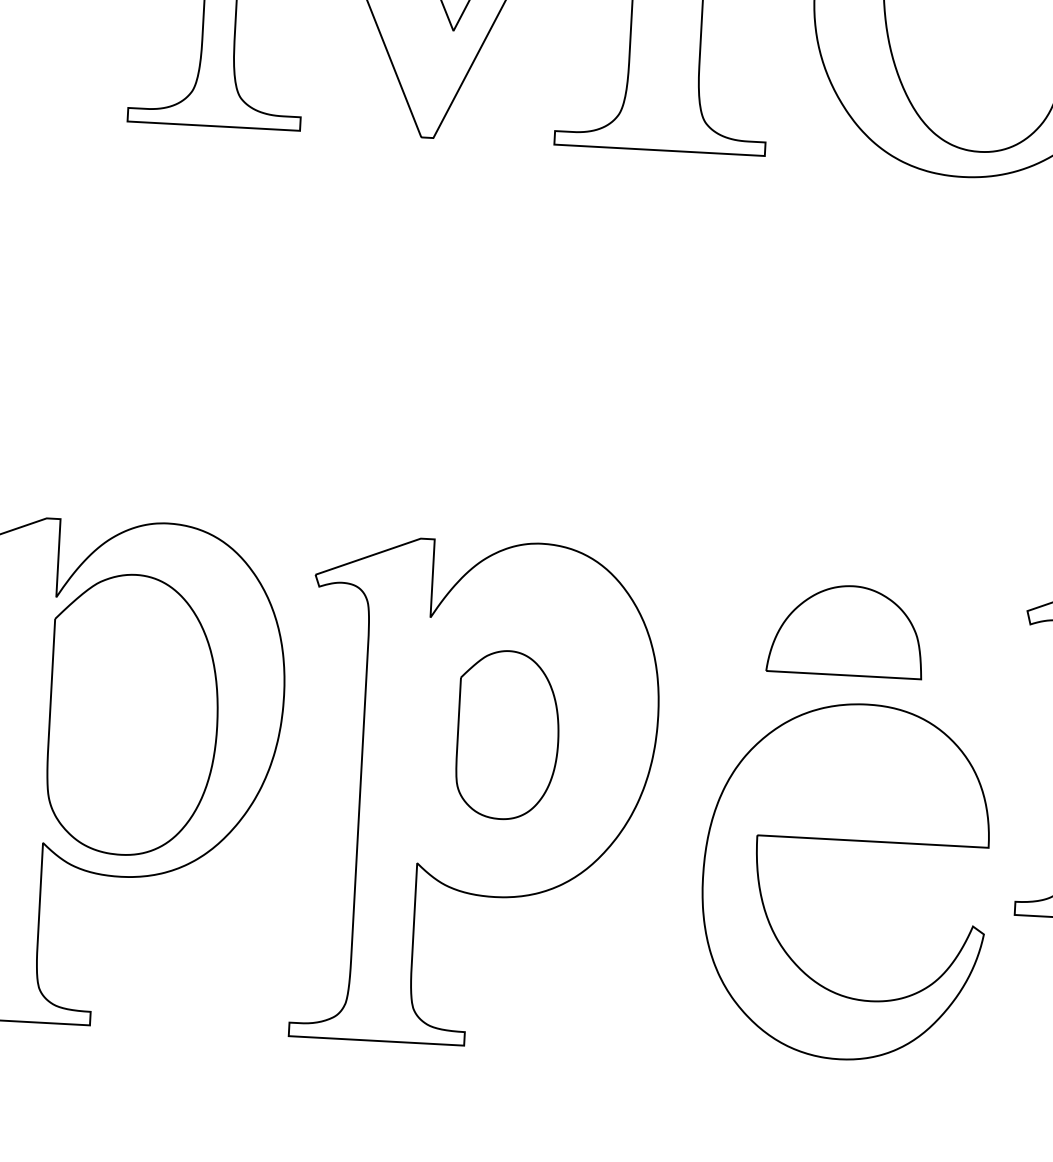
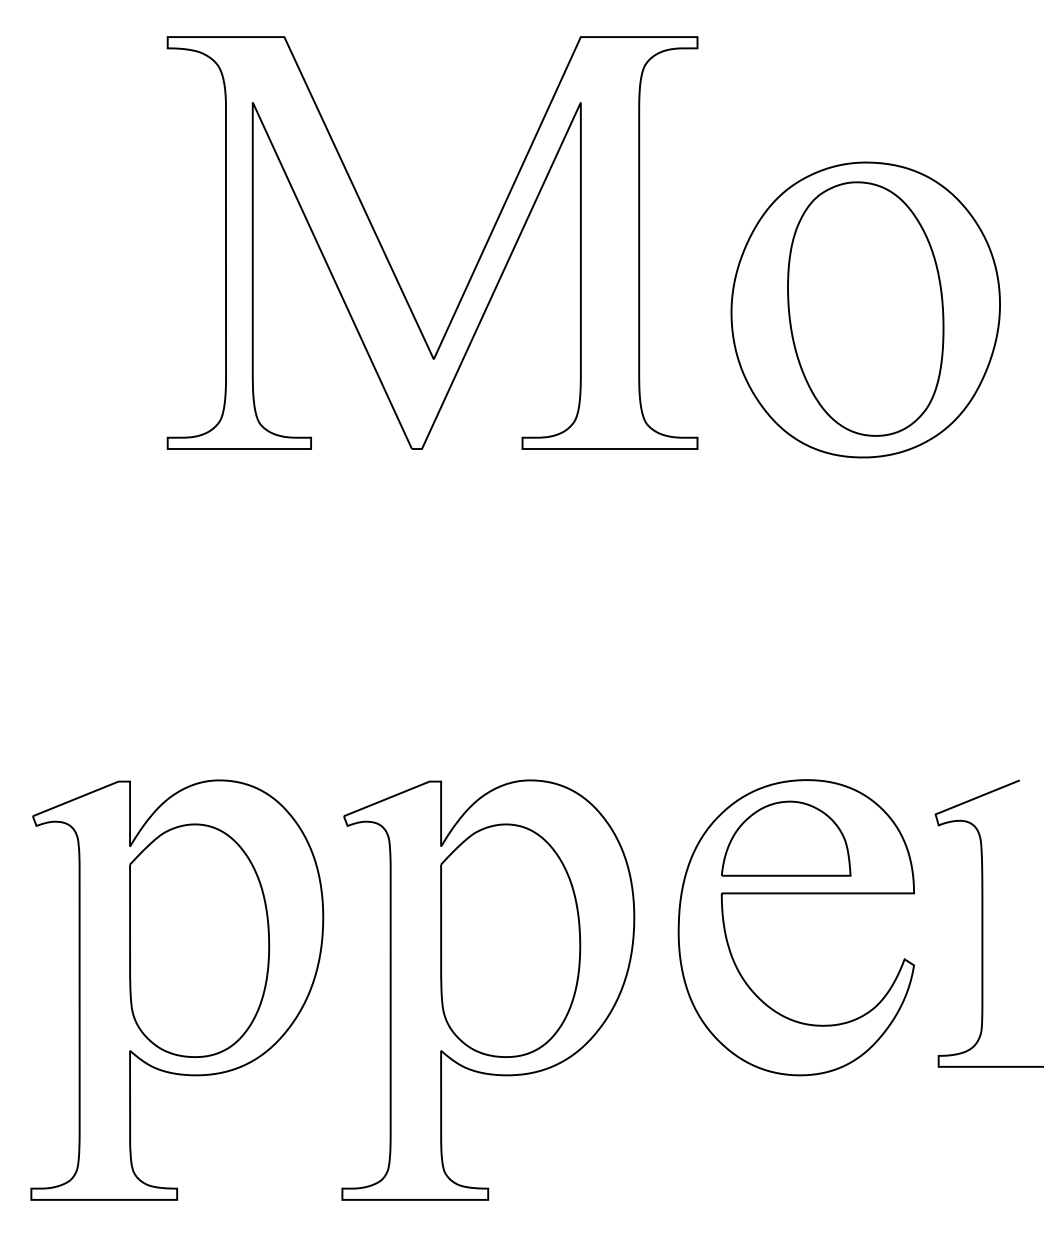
part: (507, 735) -> (510, 940), size x1.67
part: (845, 841) -> (795, 894), moved

